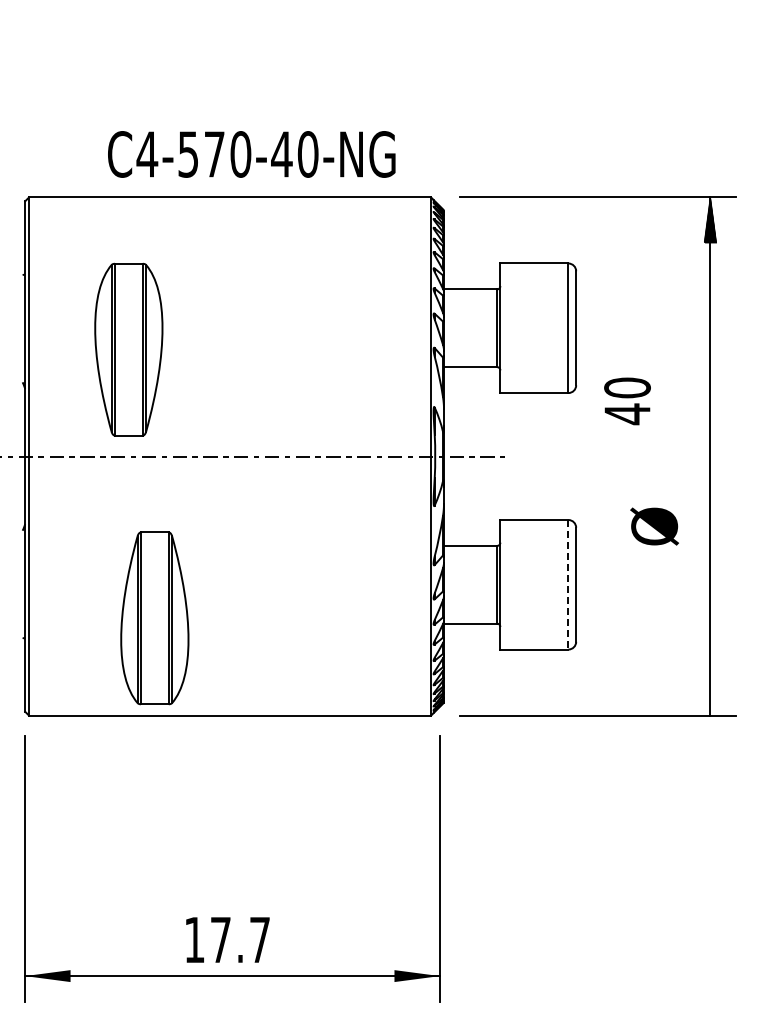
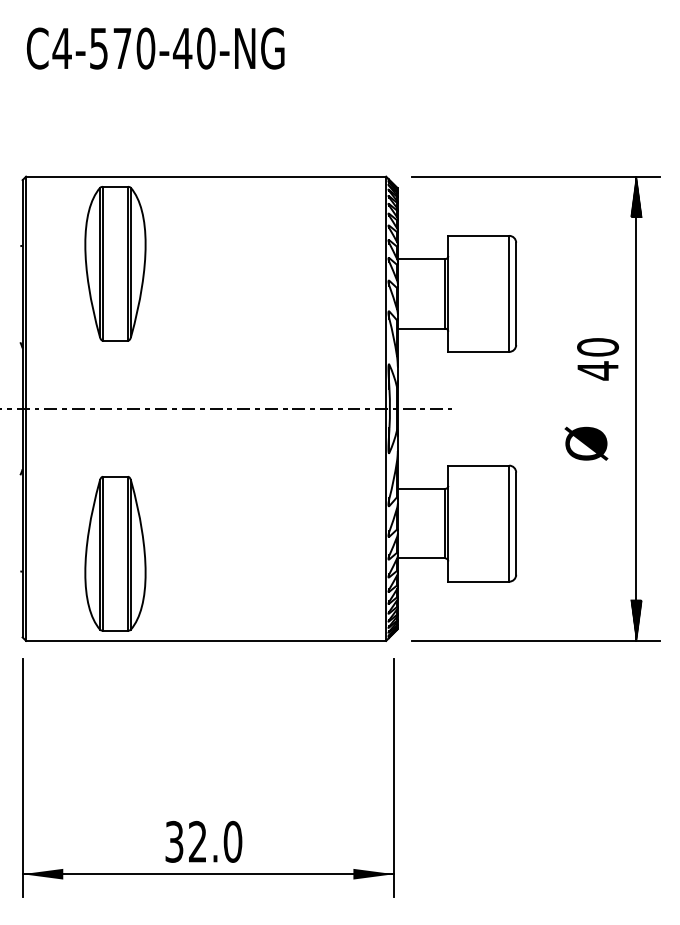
text: (251, 154) -> (155, 48), moved
part: (128, 349) -> (115, 263), moved
text: (627, 401) -> (597, 359), moved
text: (654, 526) -> (586, 443), moved
line: (568, 584) -> (509, 523), dashed -> solid
part: (154, 618) -> (115, 553), moved
hatch: (710, 692) -> (636, 620), added
text: (227, 939) -> (203, 841), 17.7 -> 32.0

